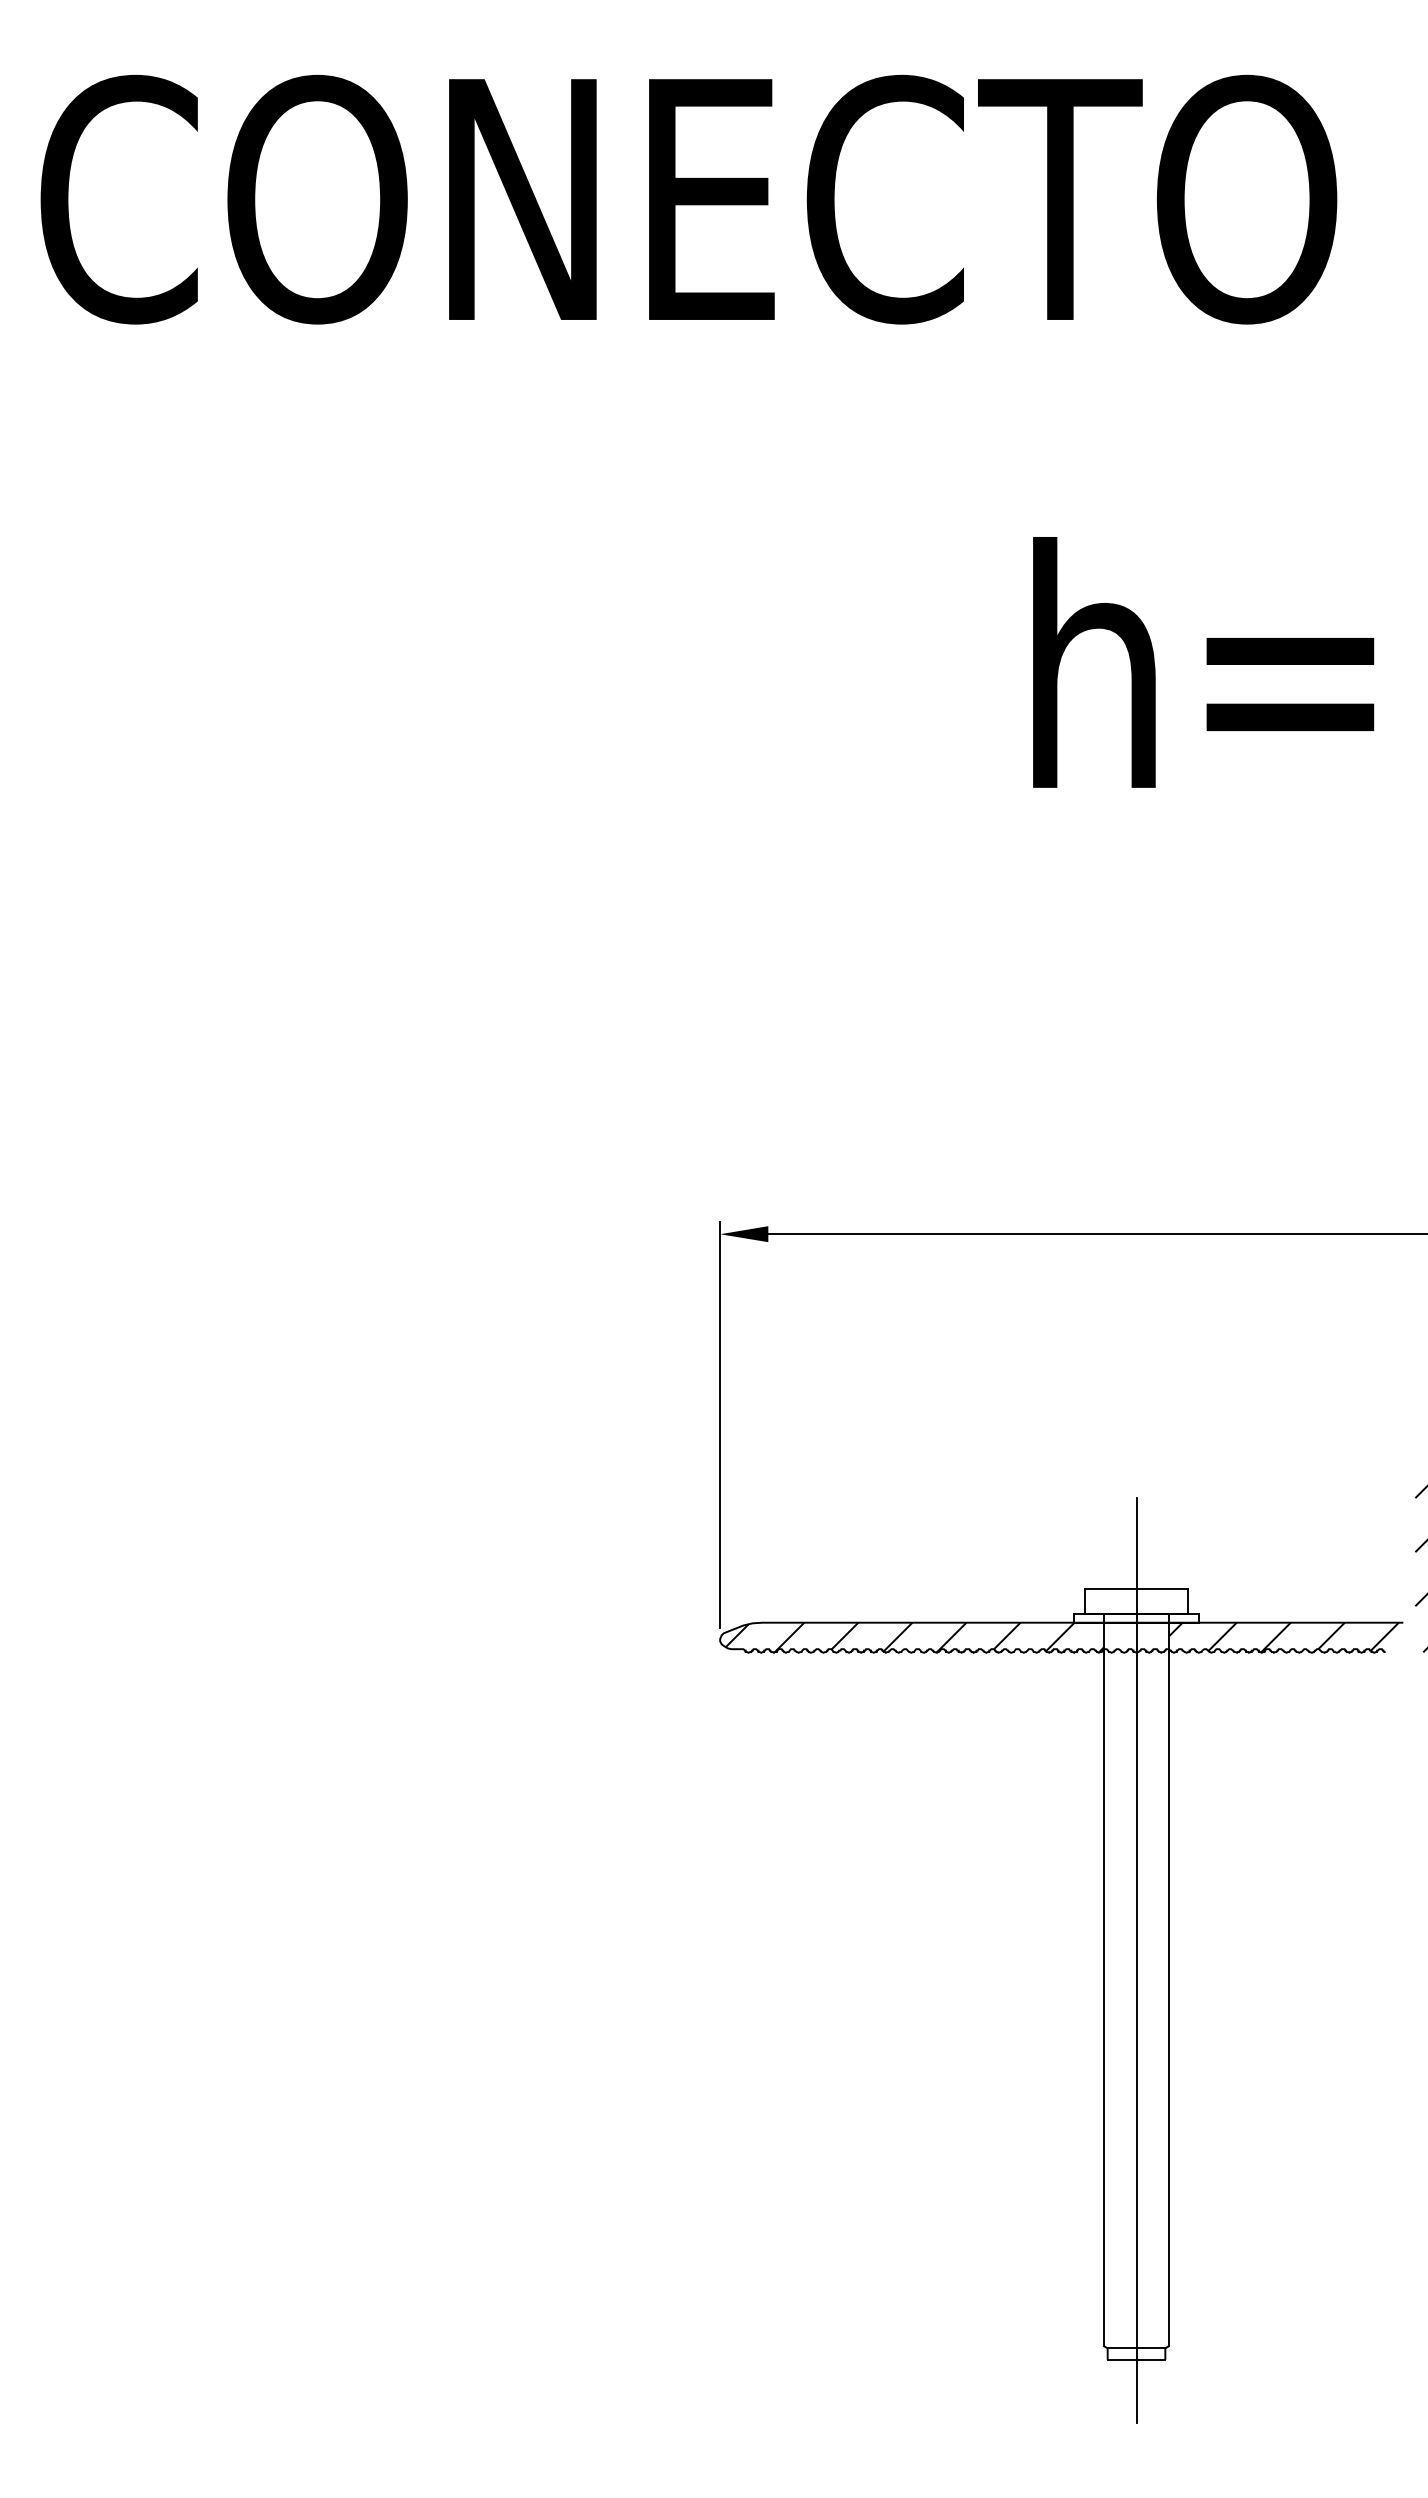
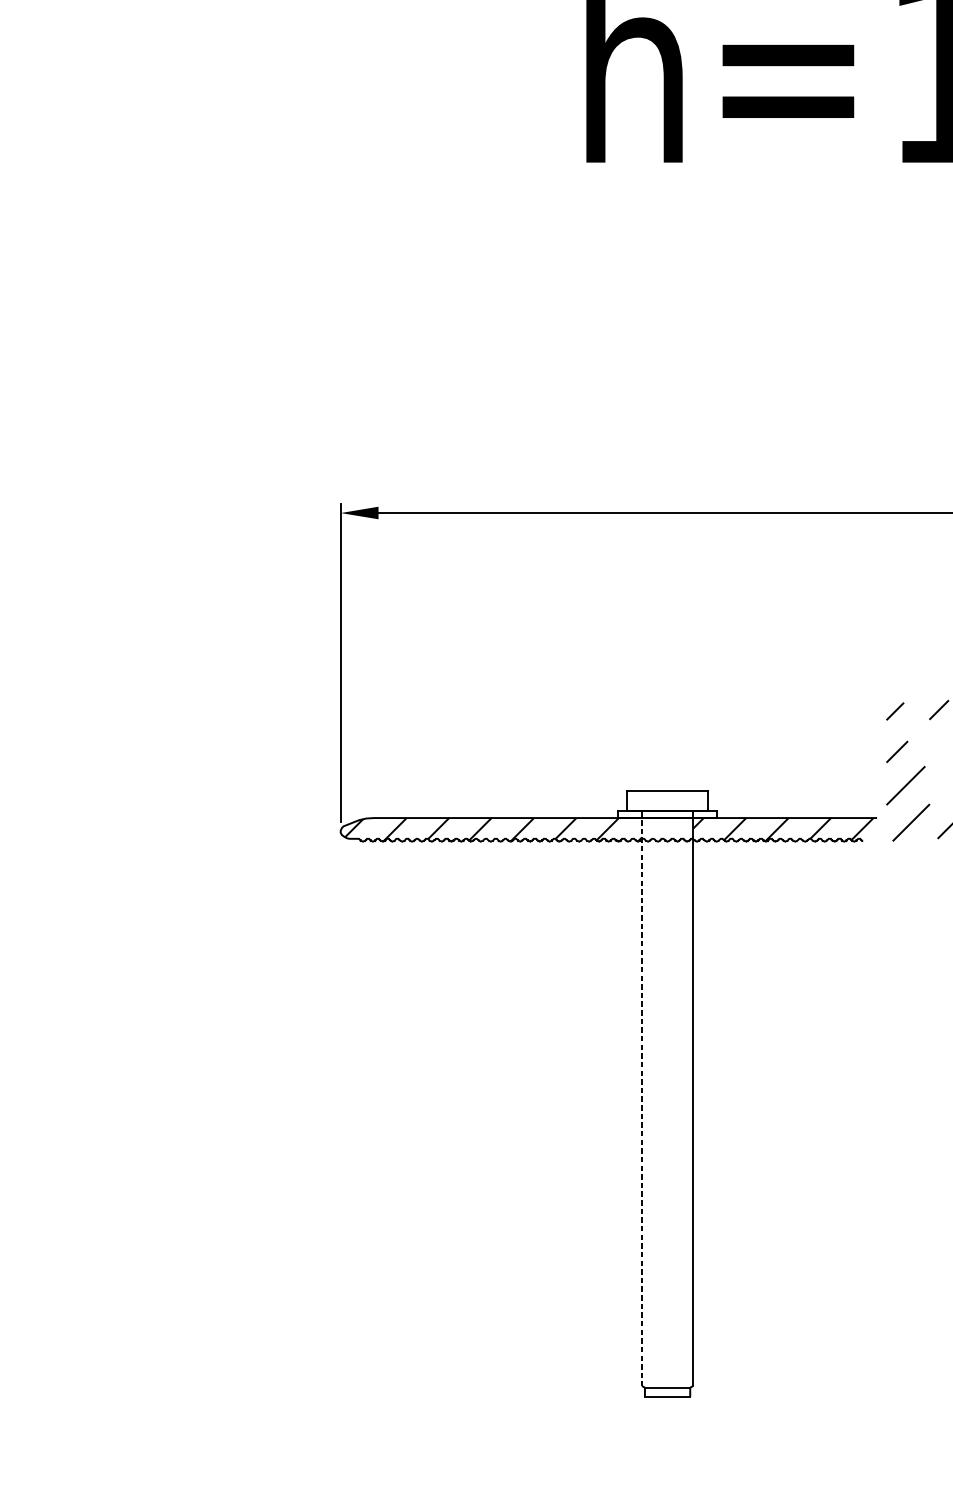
line: (1136, 1960) -> (667, 1083), removed
line: (1103, 1980) -> (641, 1098), solid -> dashed

